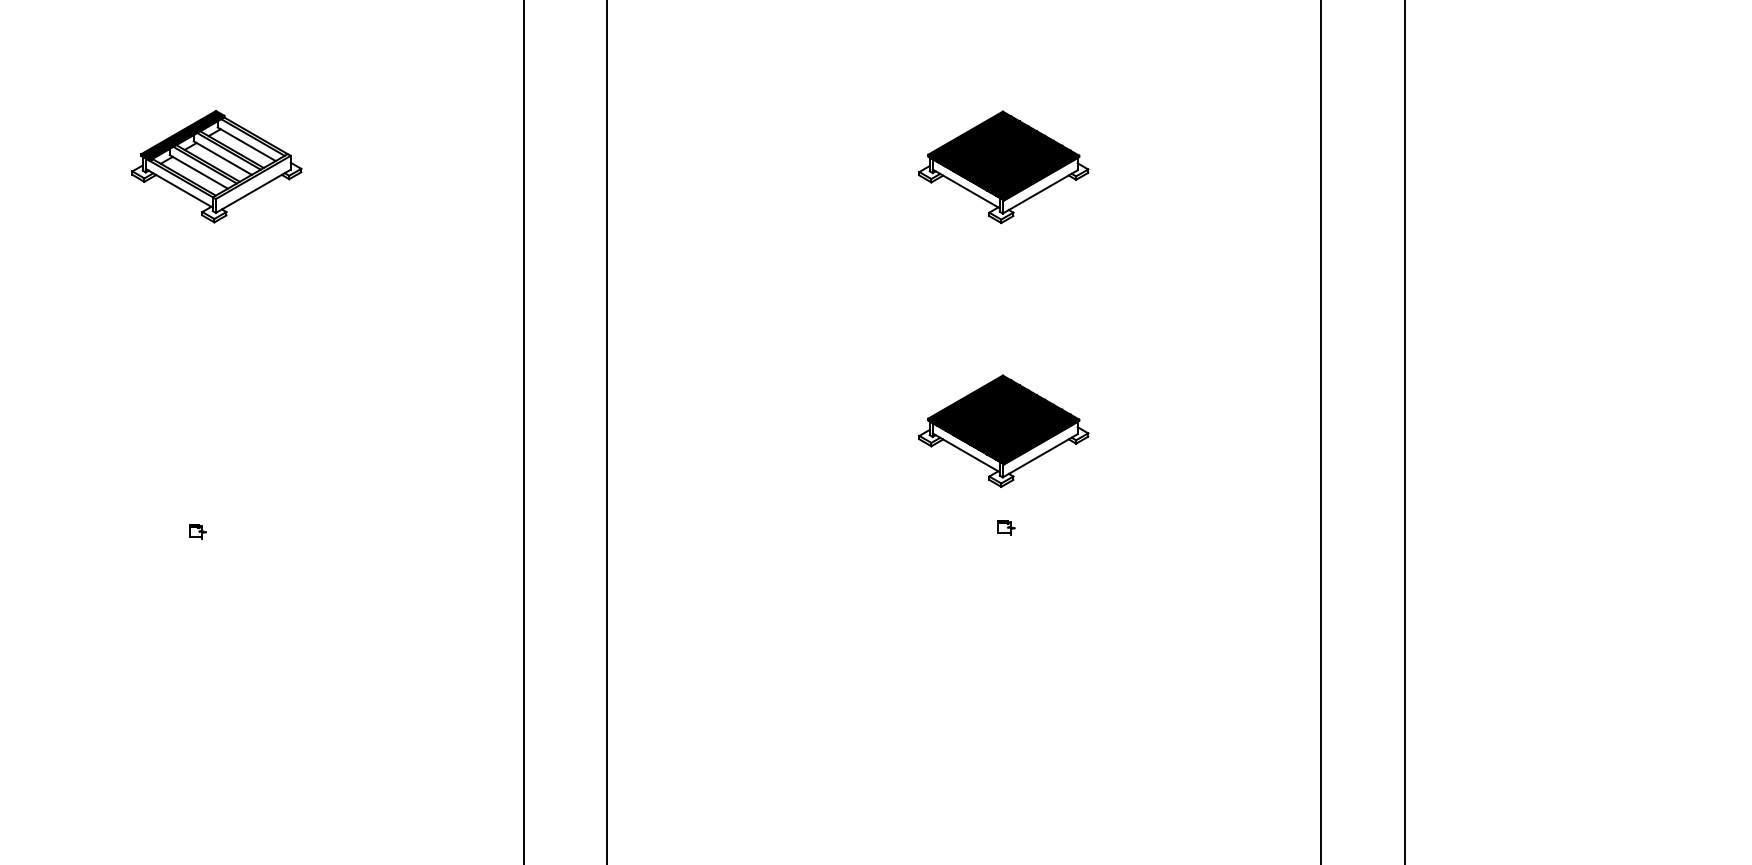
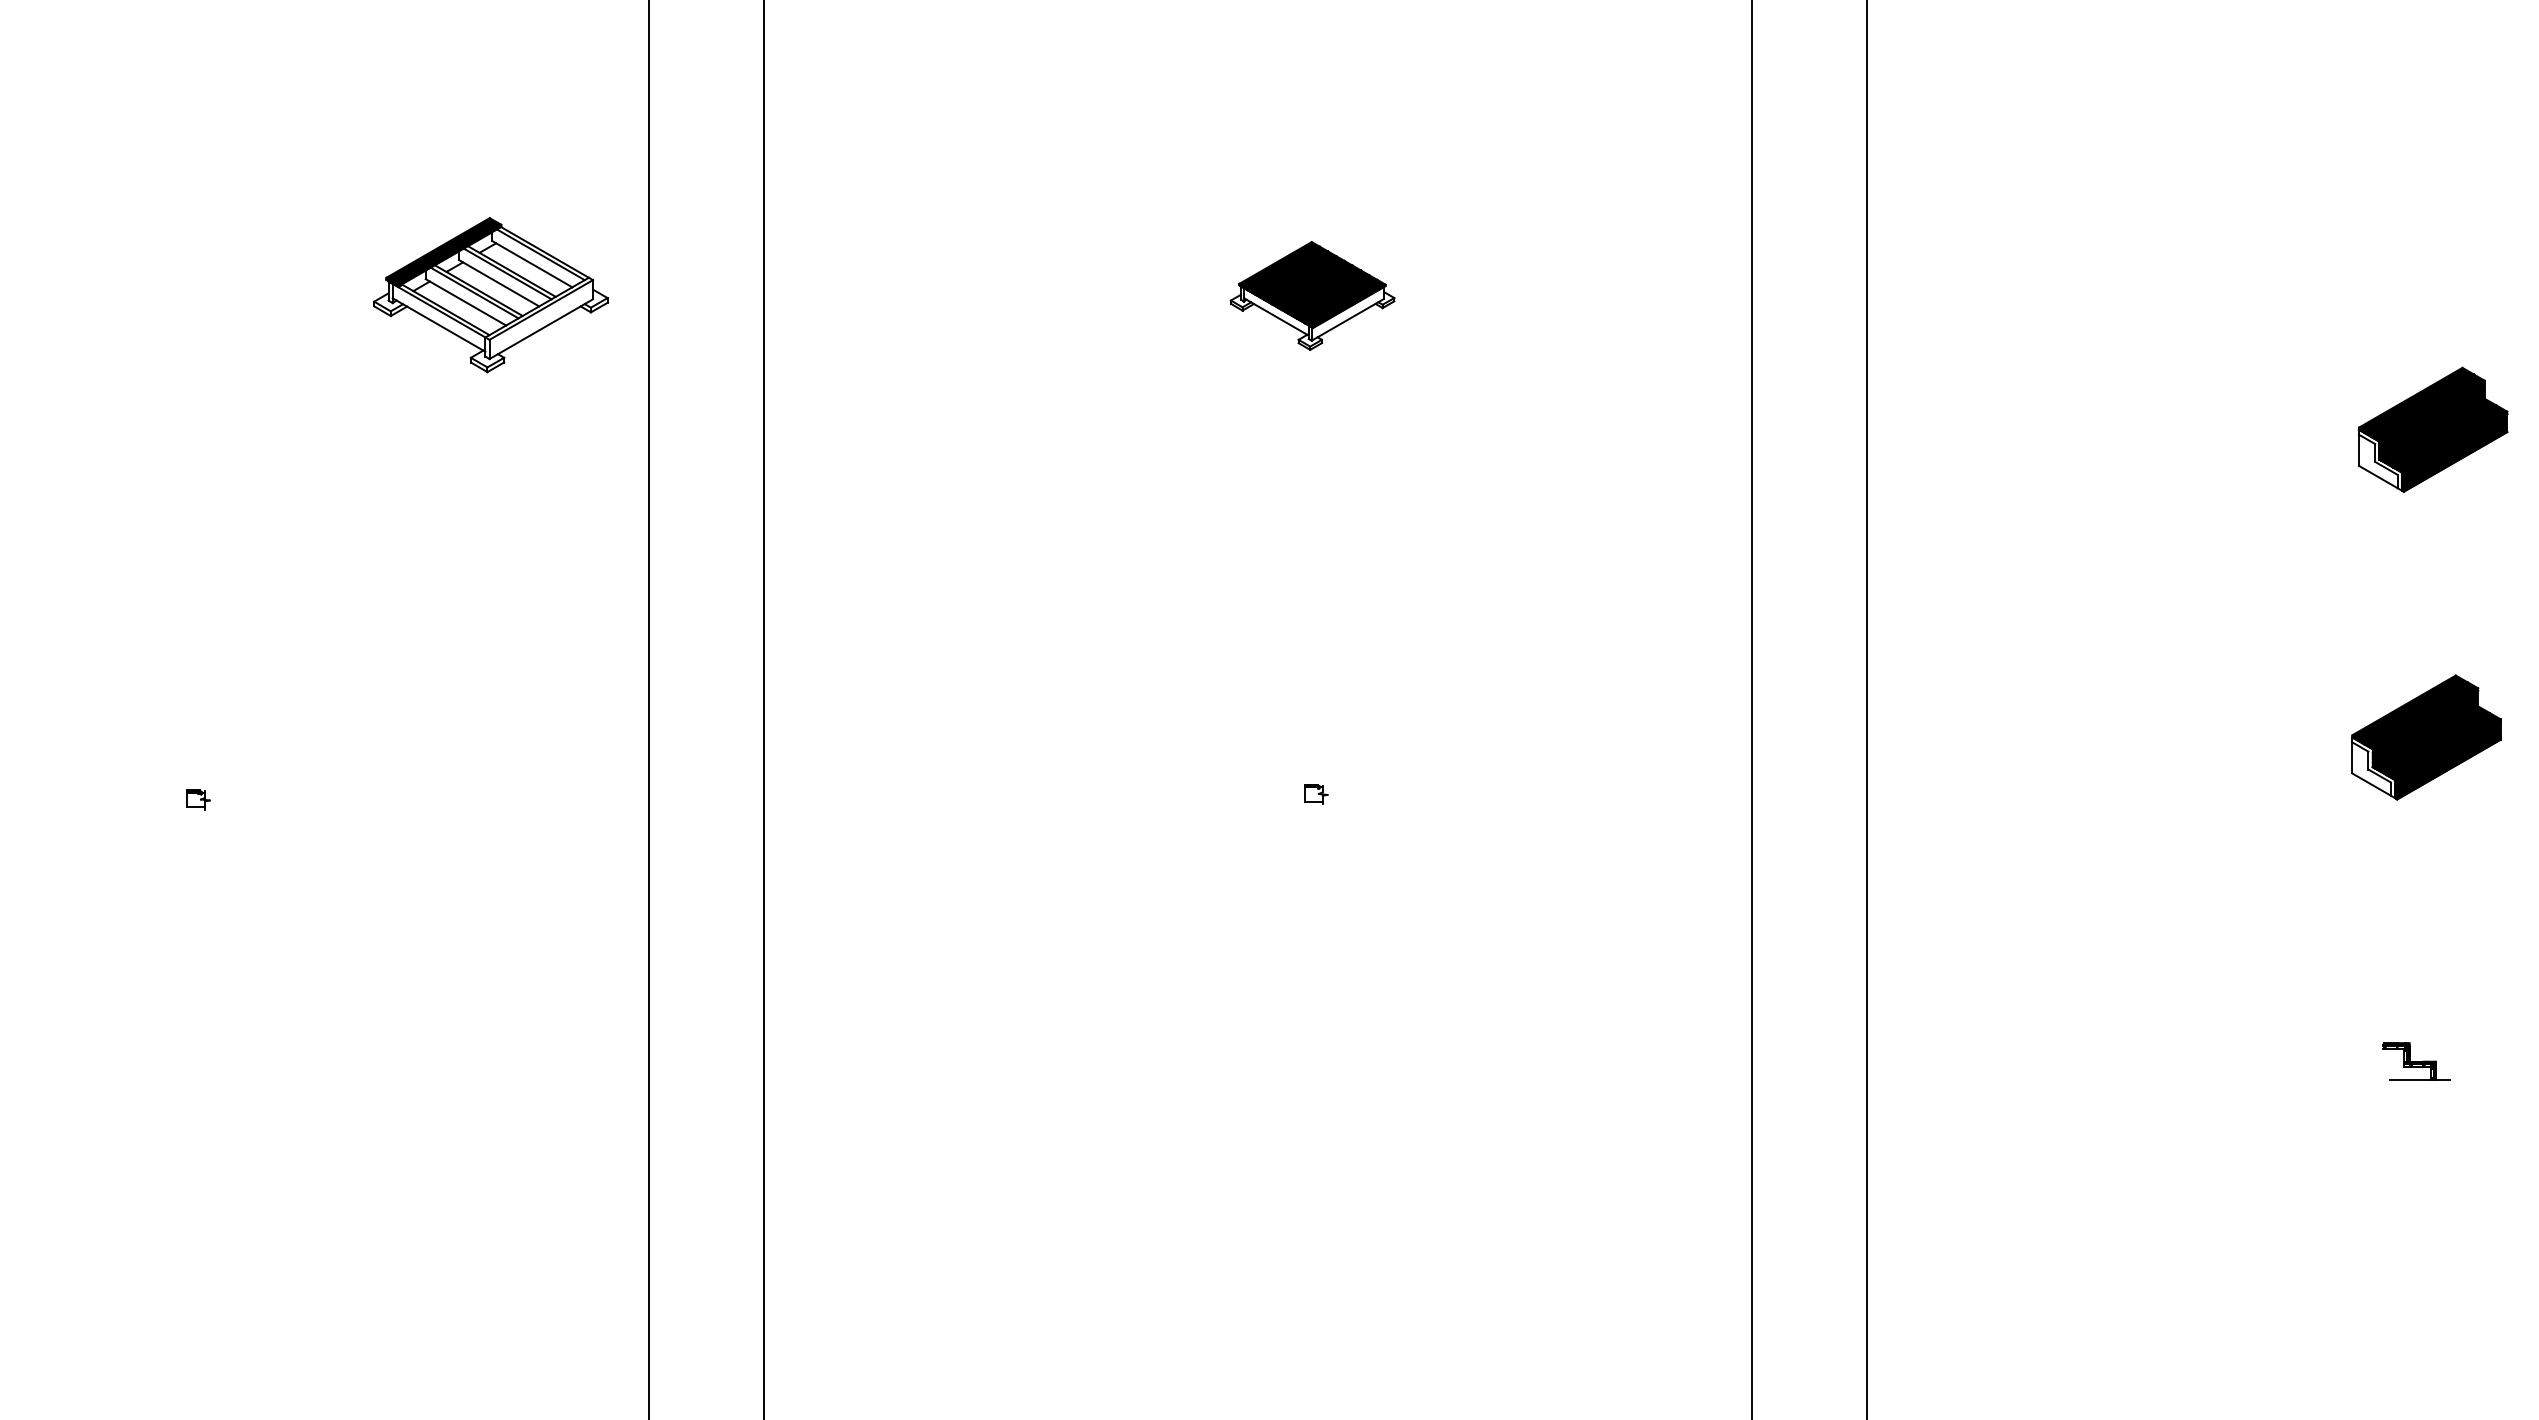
part: (216, 166) -> (490, 295), moved
part: (1003, 166) -> (1312, 295), size x0.7
part: (1003, 431) -> (1312, 660), removed

